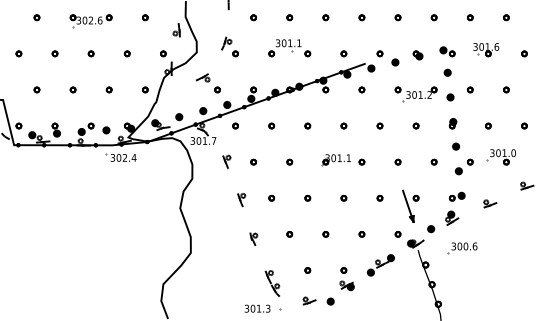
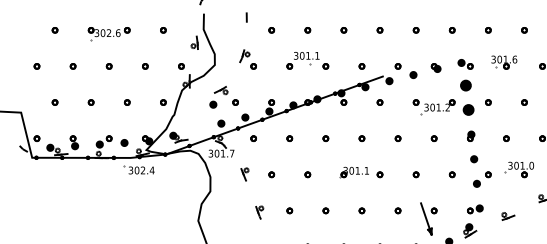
part: (447, 72) -> (465, 85), size x1.6
part: (450, 97) -> (468, 110), size x1.6
part: (179, 117) -> (213, 105), moved

